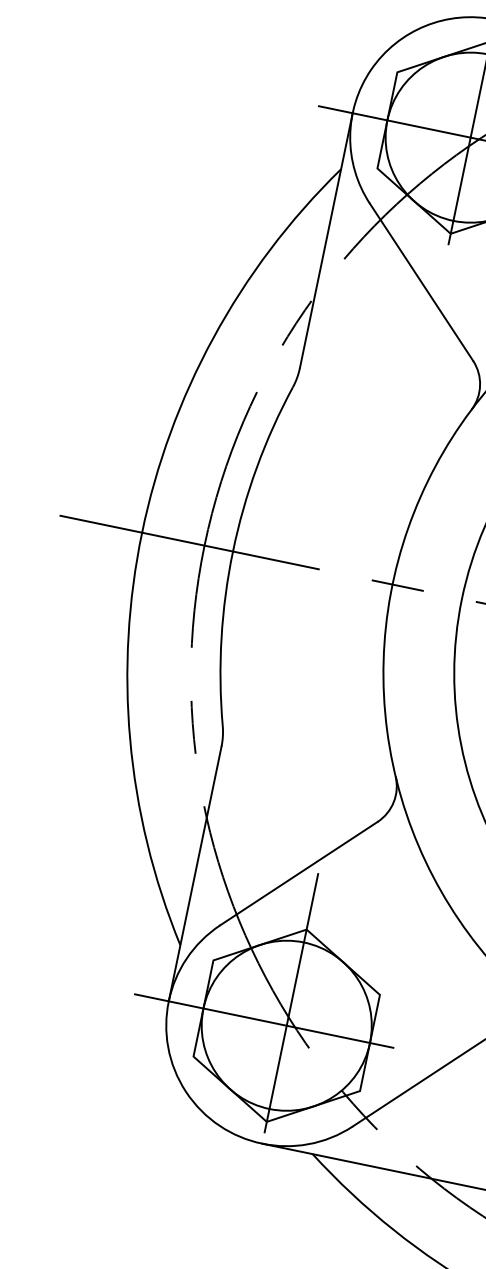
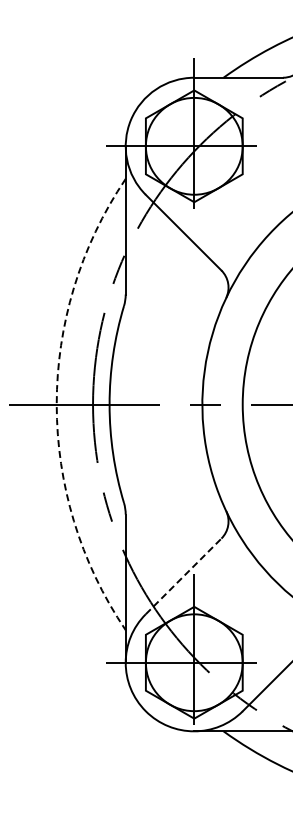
arc: (141, 532) -> (56, 404), solid -> dashed
line: (298, 873) -> (183, 576), solid -> dashed

